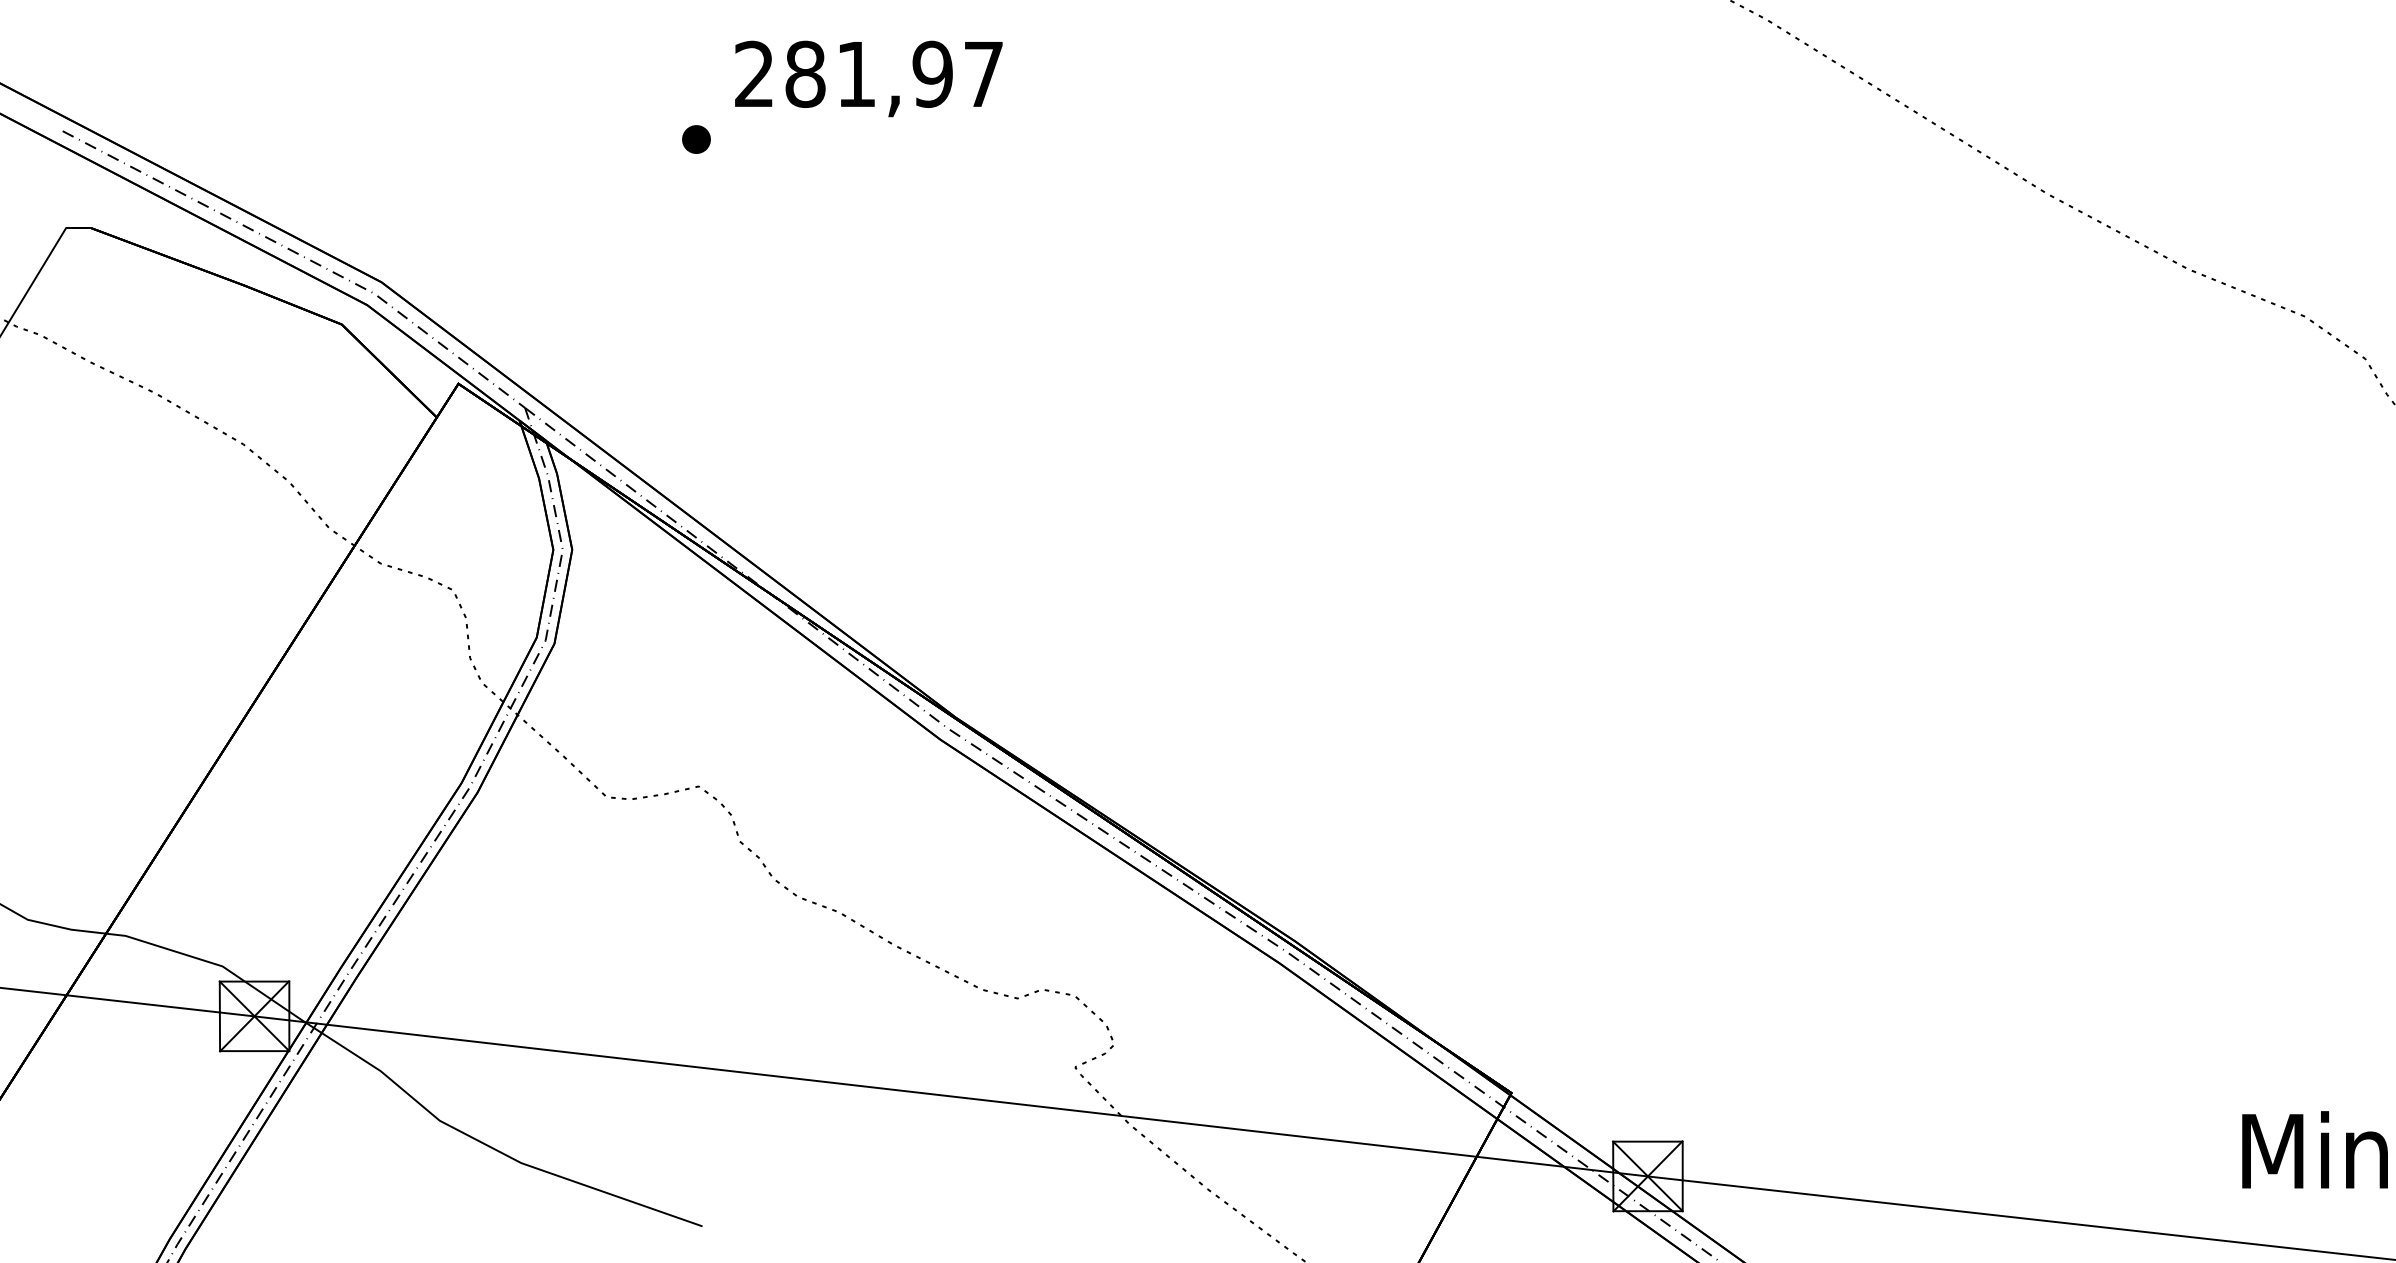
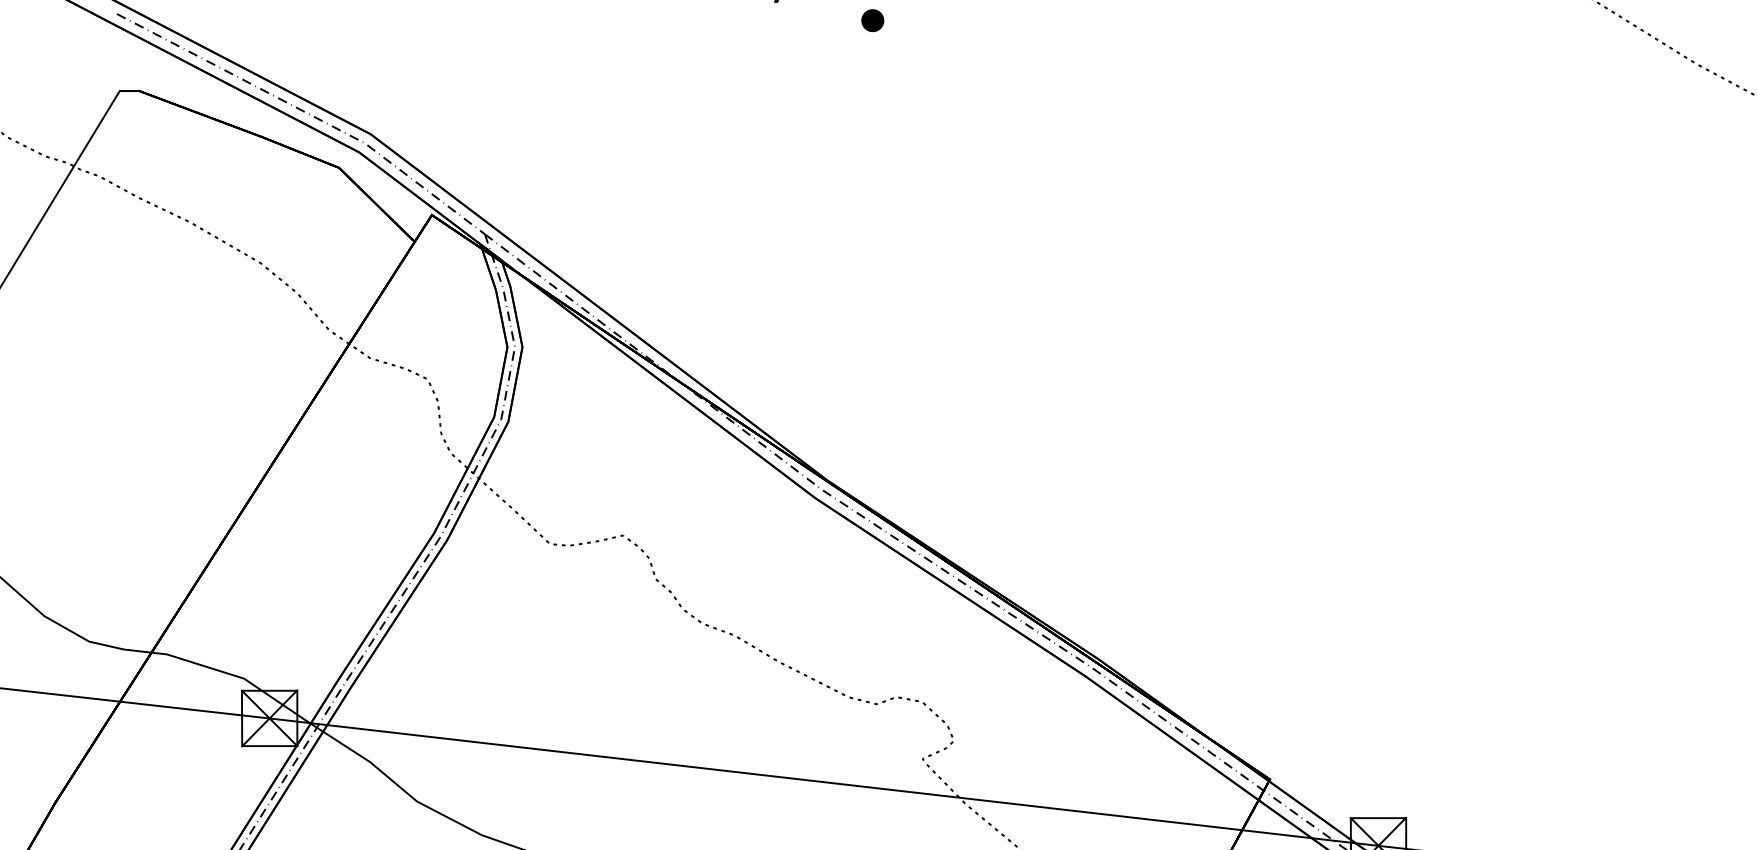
part: (696, 139) -> (872, 20), moved

